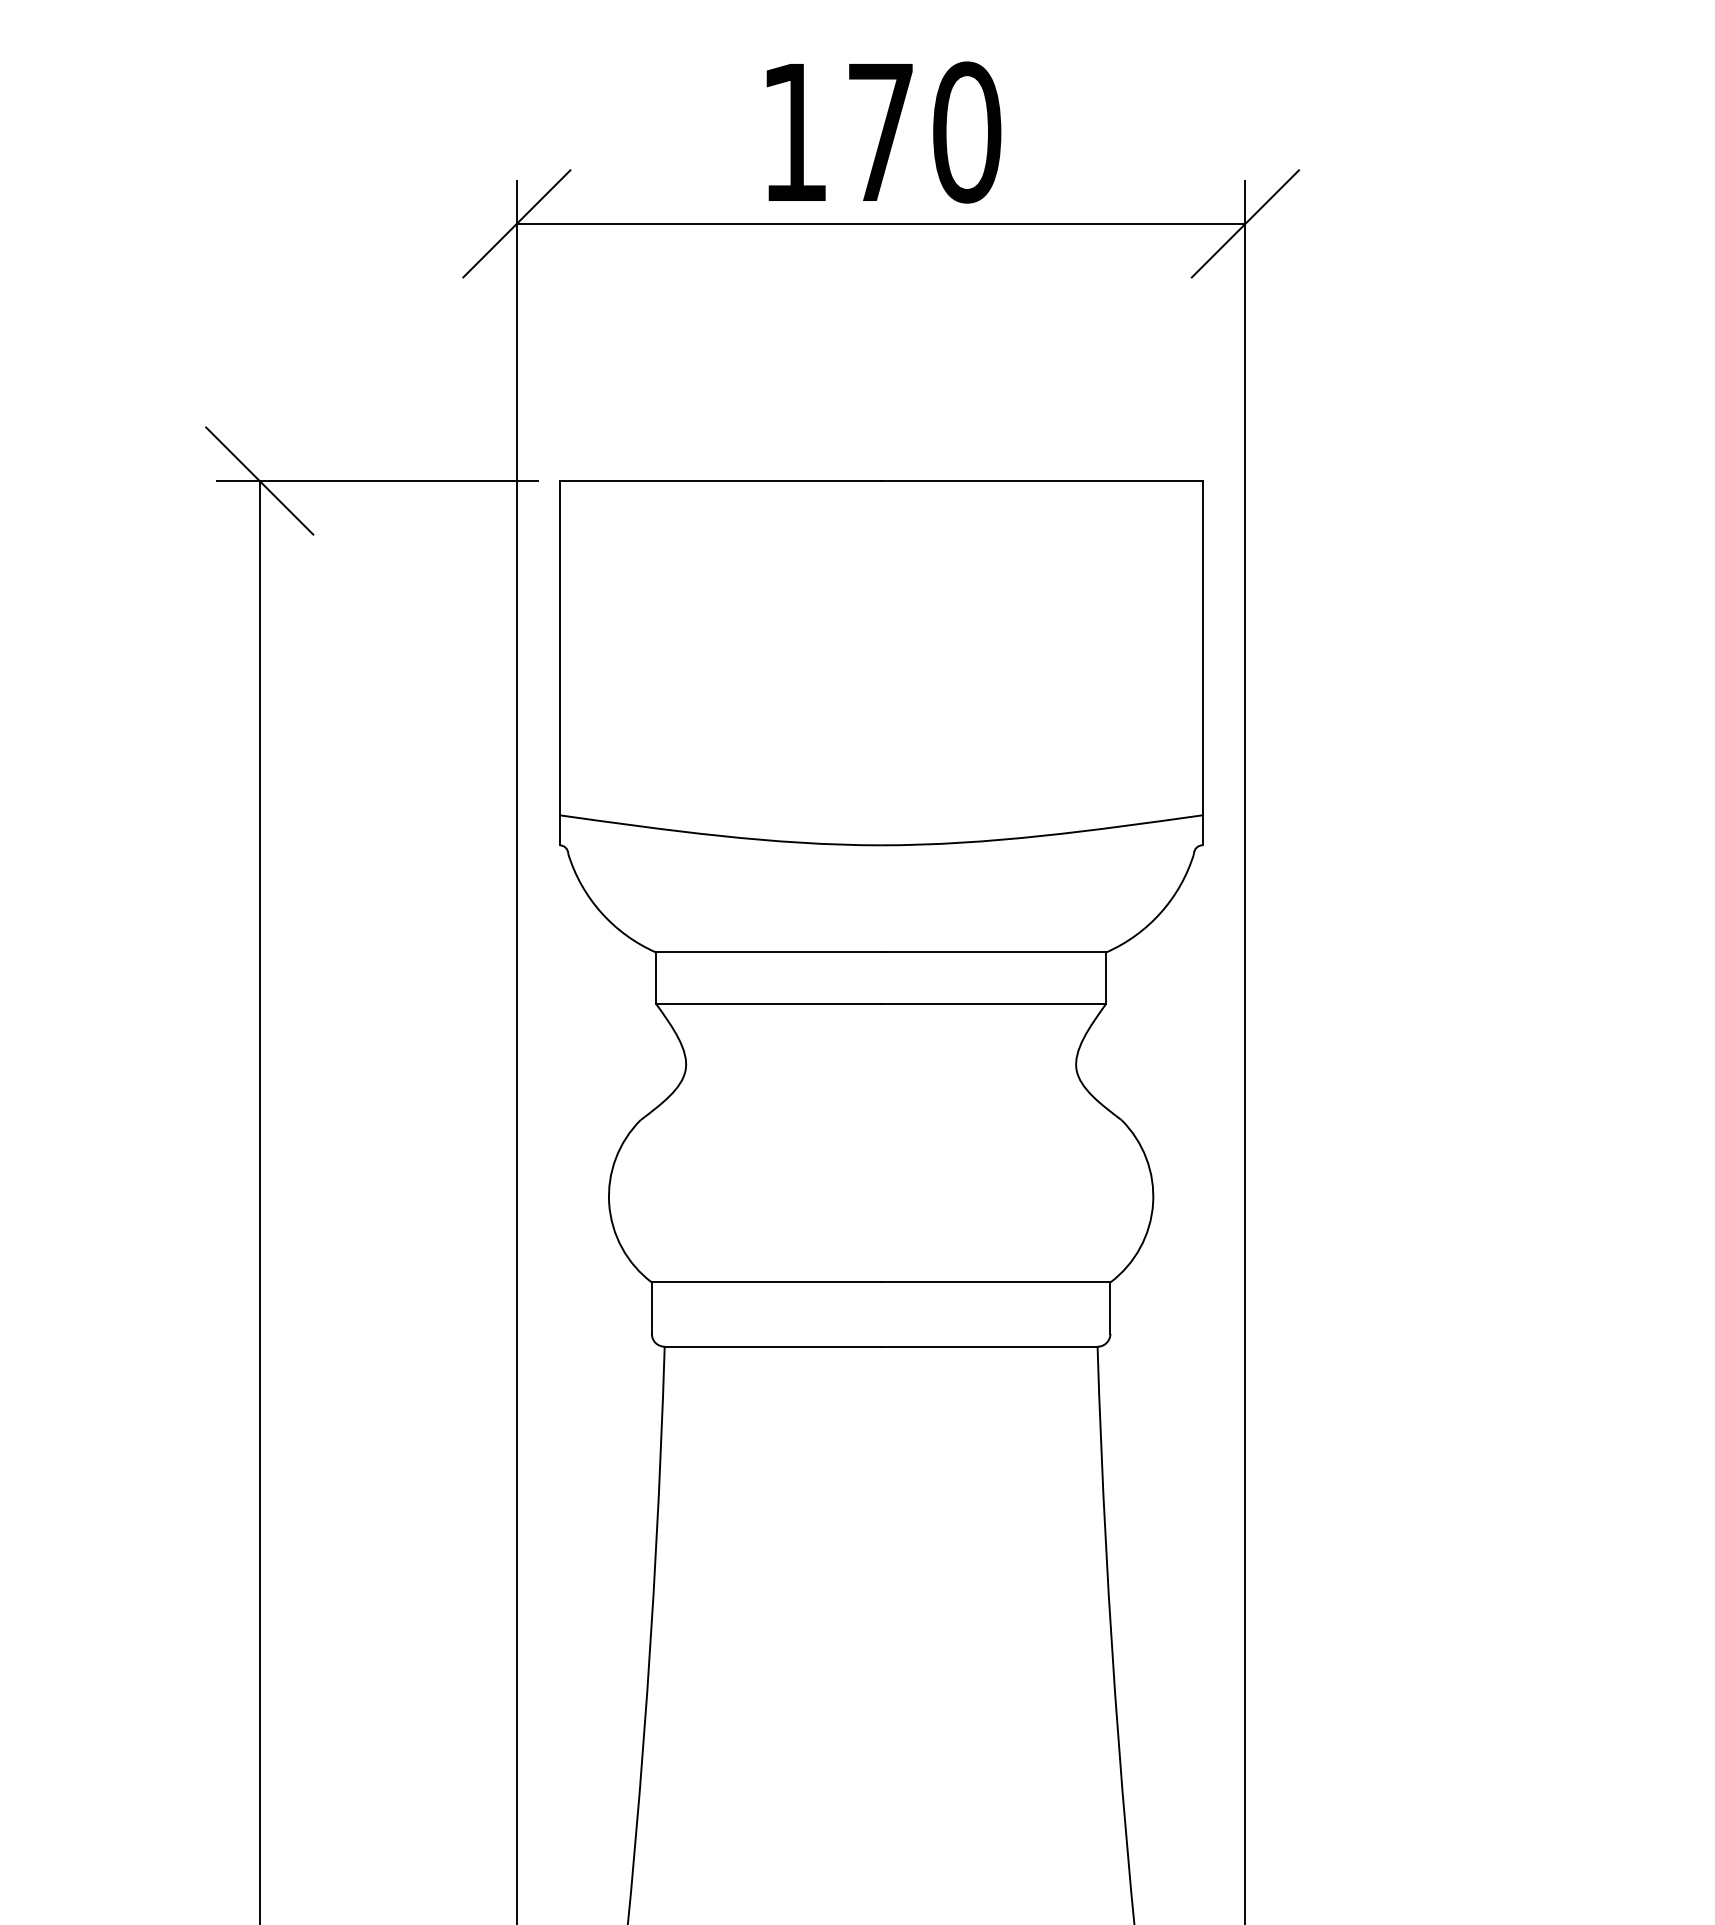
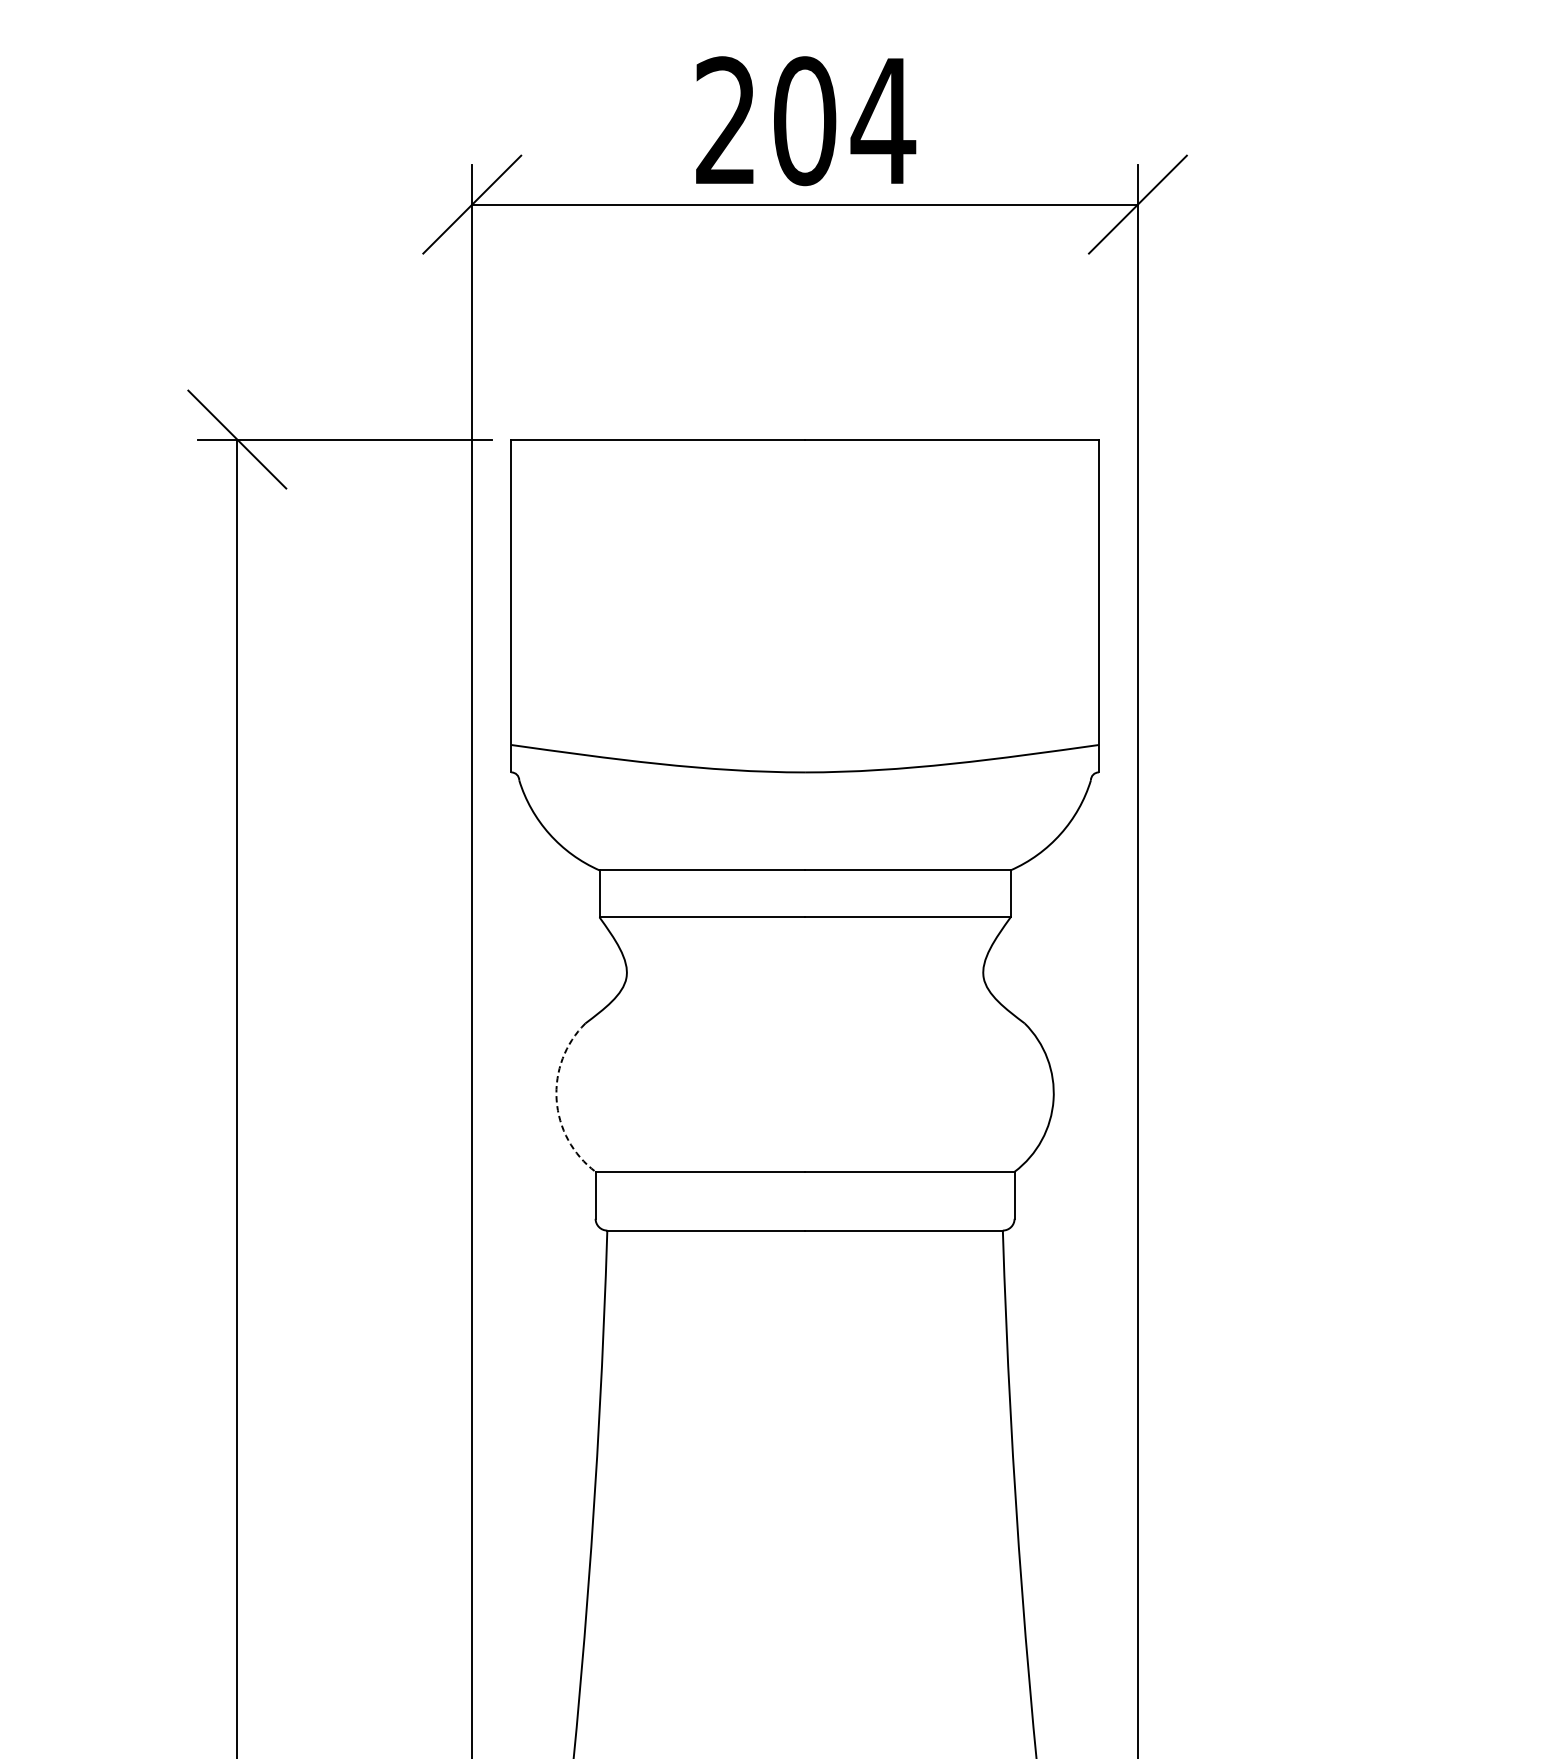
text: (881, 132) -> (805, 121), 170 -> 204
arc: (609, 1203) -> (556, 1099), solid -> dashed

